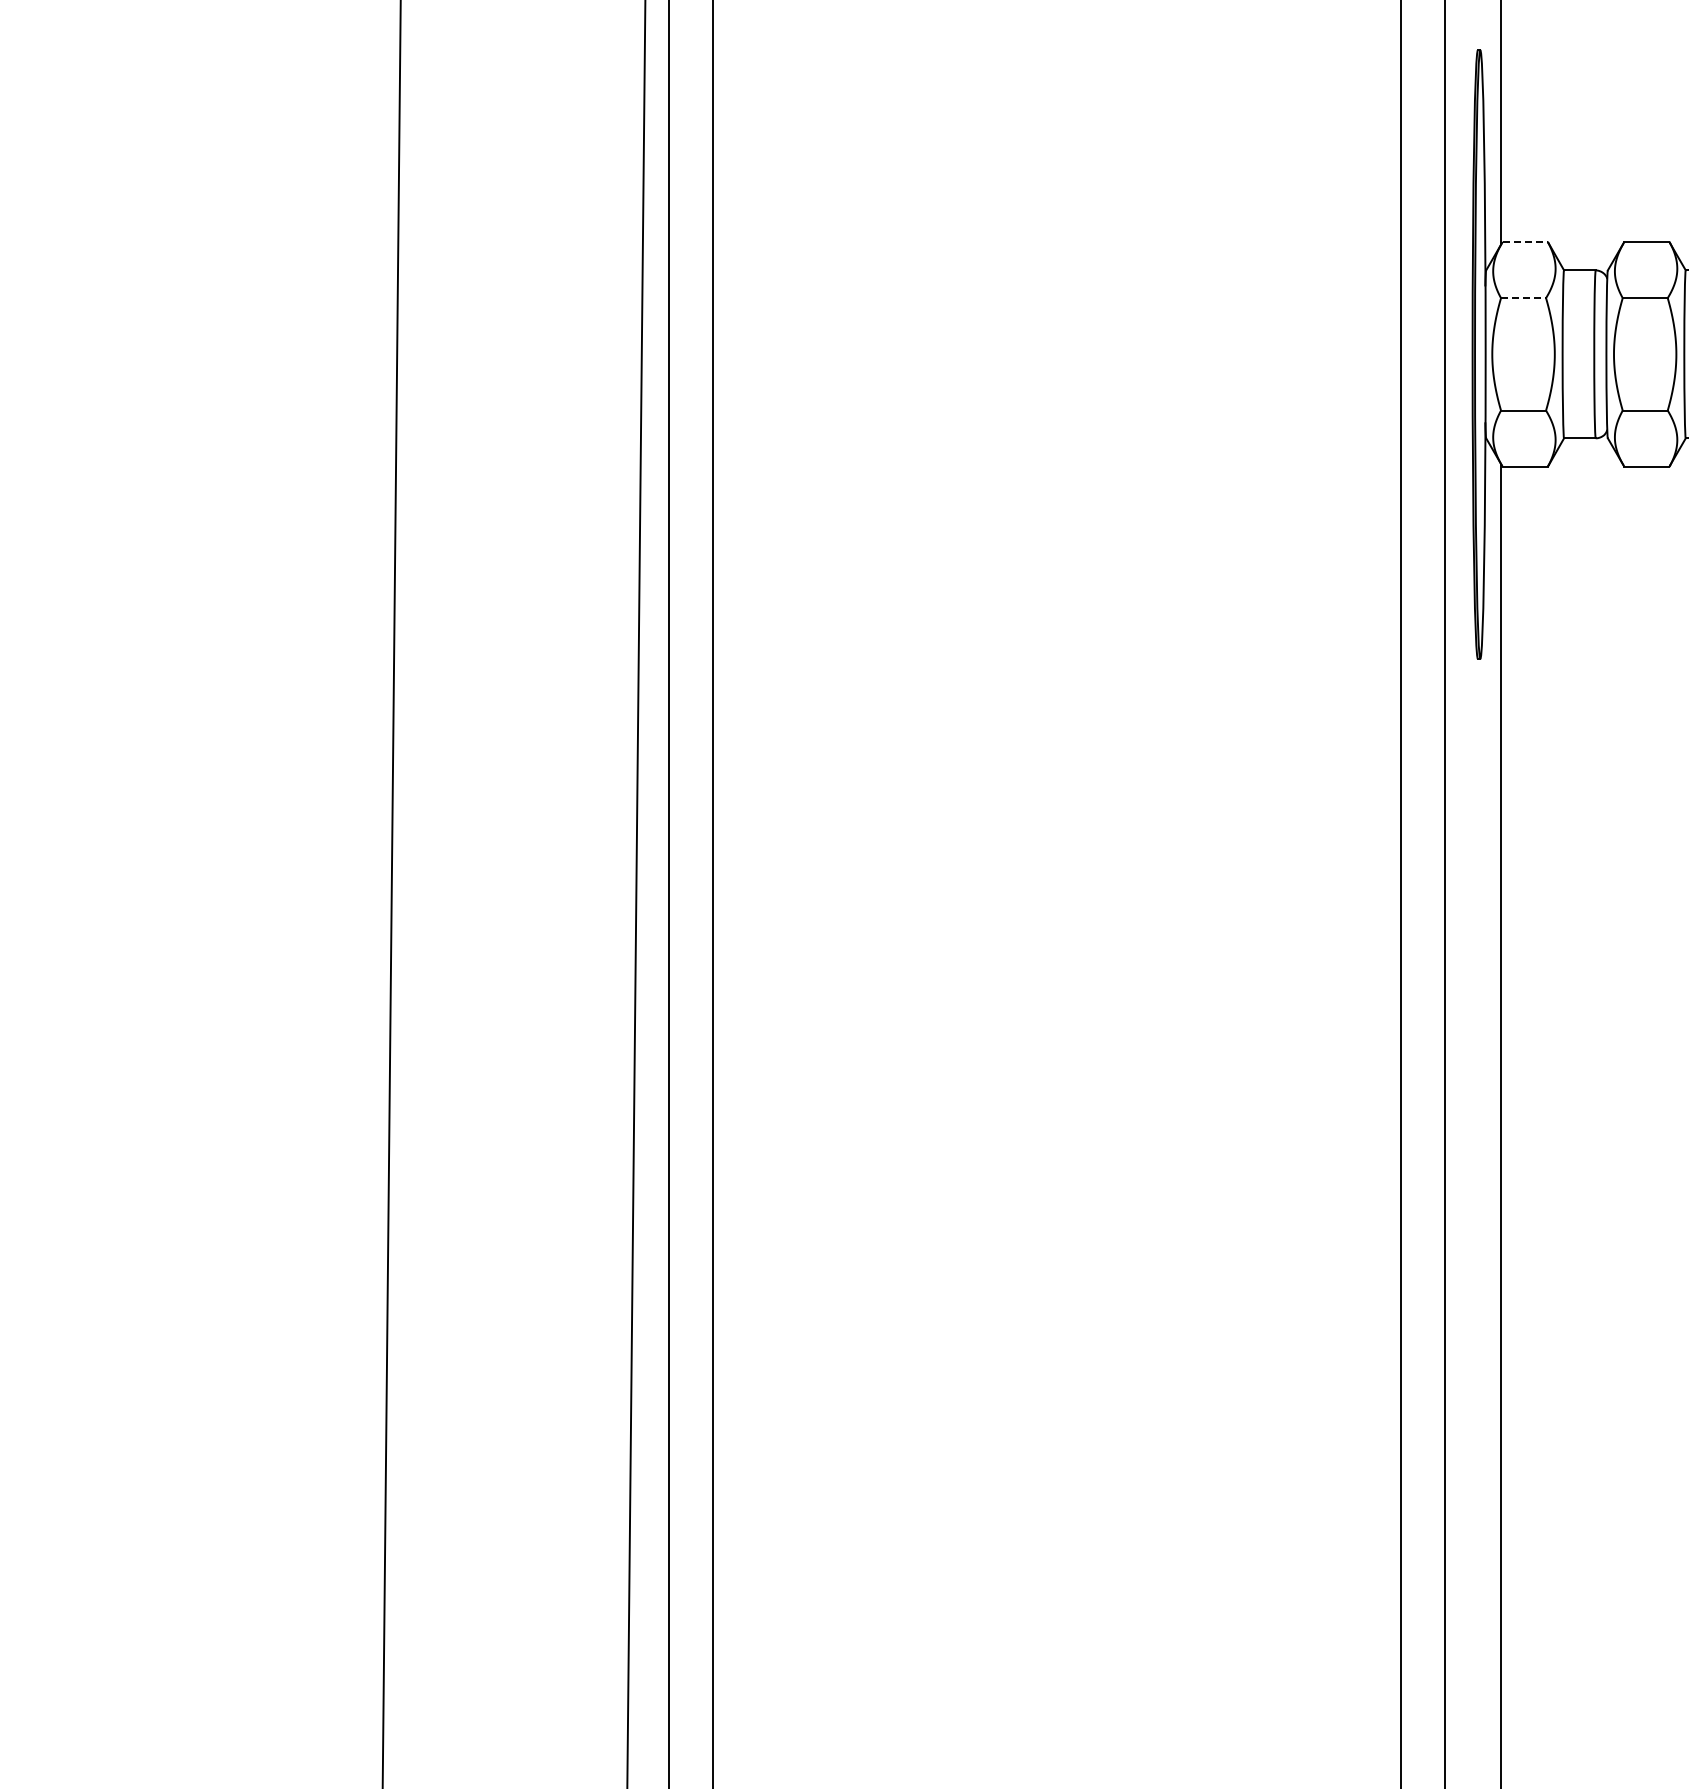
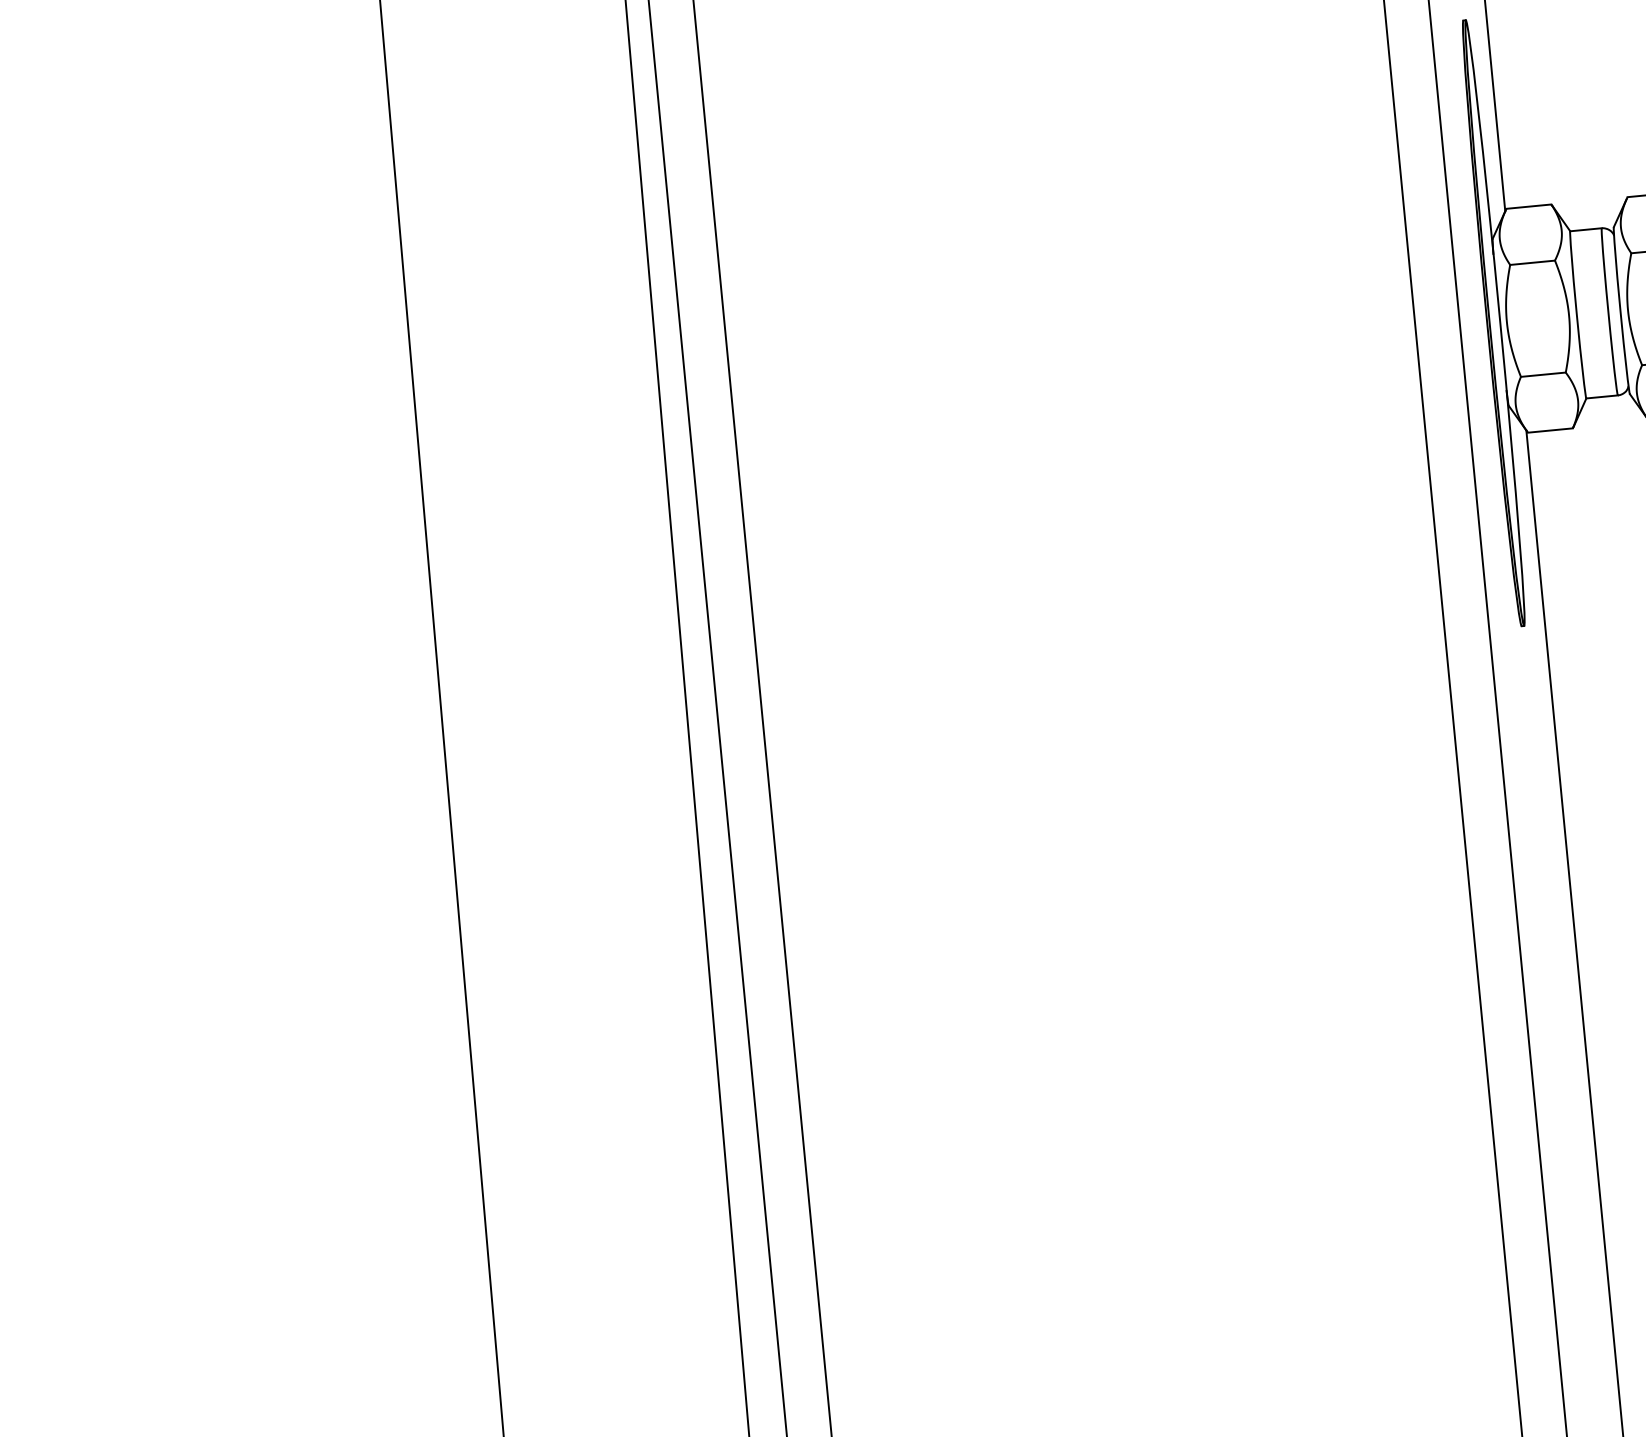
line: (1525, 241) -> (1529, 206), dashed -> solid
line: (1523, 298) -> (1532, 263), dashed -> solid

